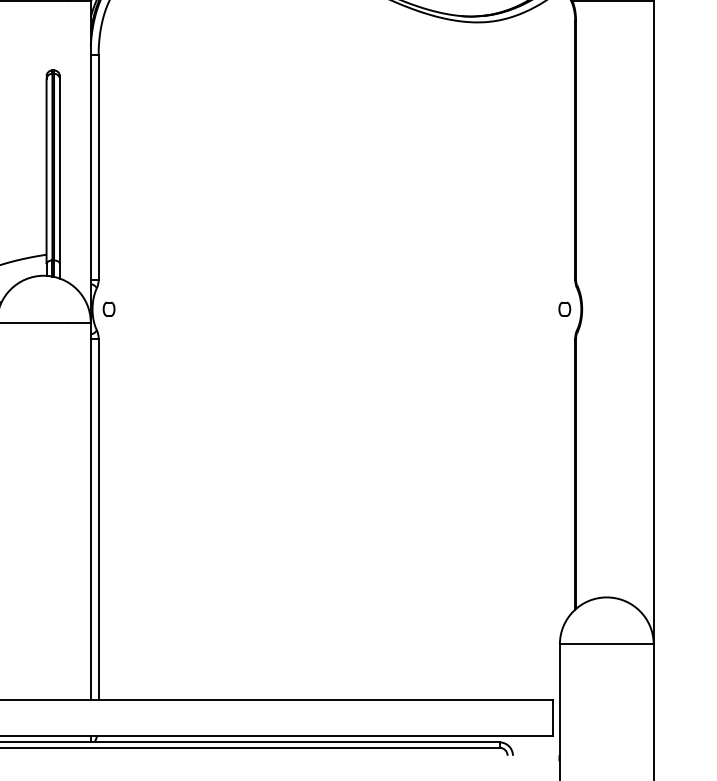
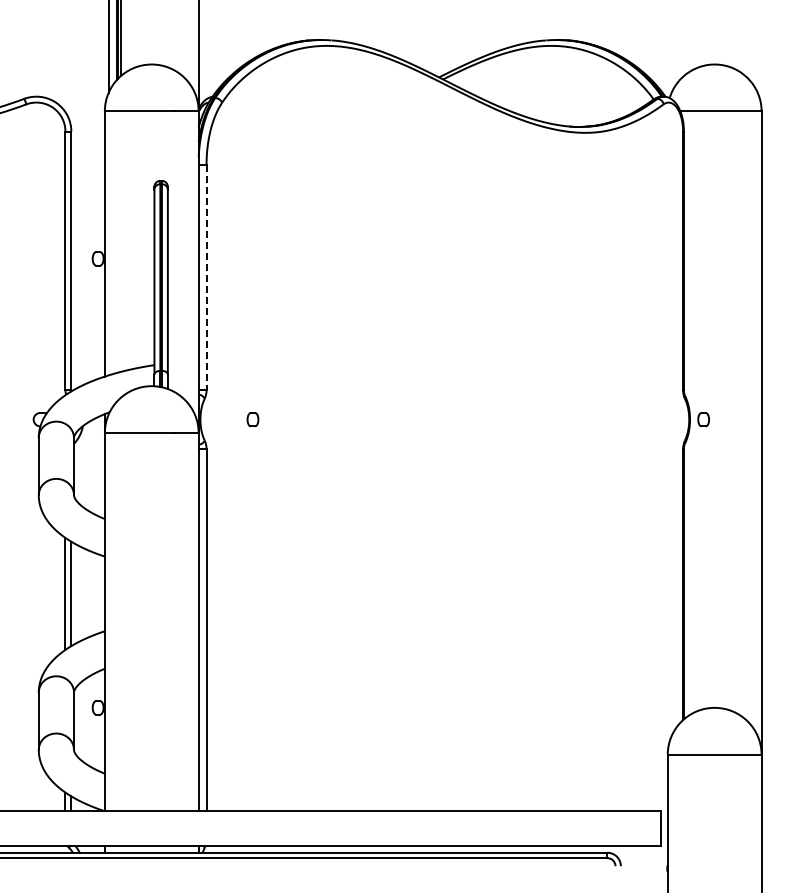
line: (98, 167) -> (206, 277), solid -> dashed
part: (108, 309) -> (252, 419), moved
part: (564, 309) -> (703, 419), moved

